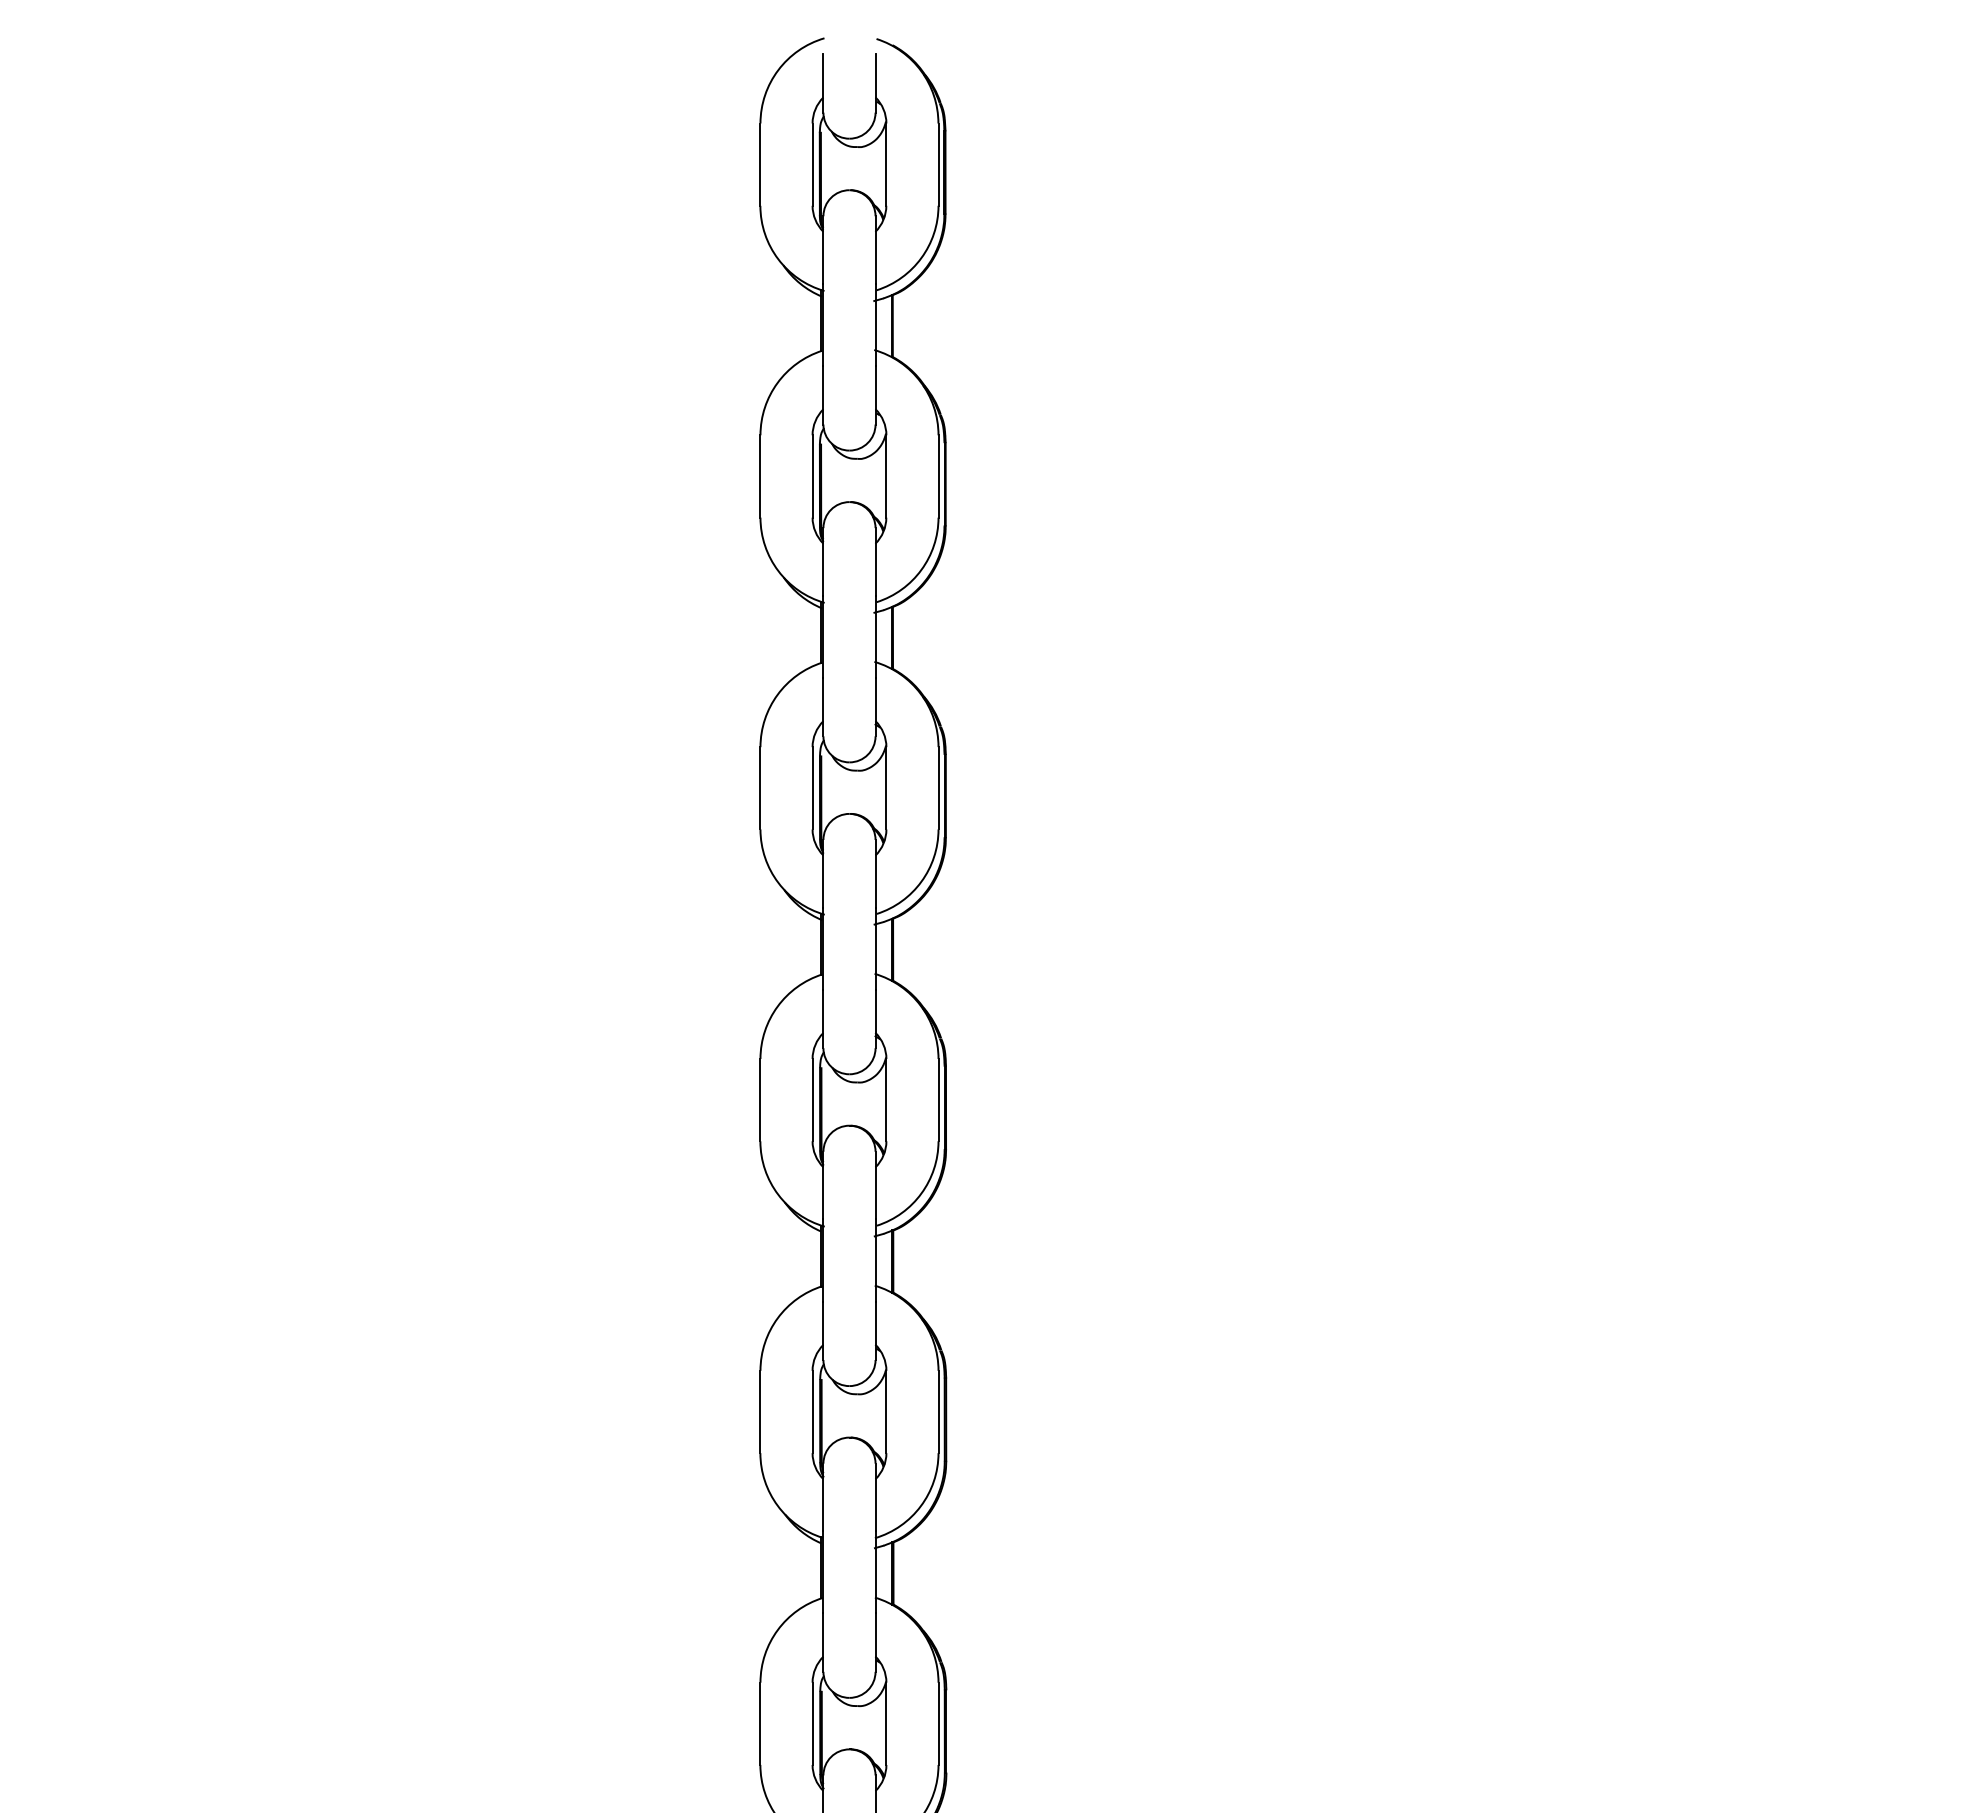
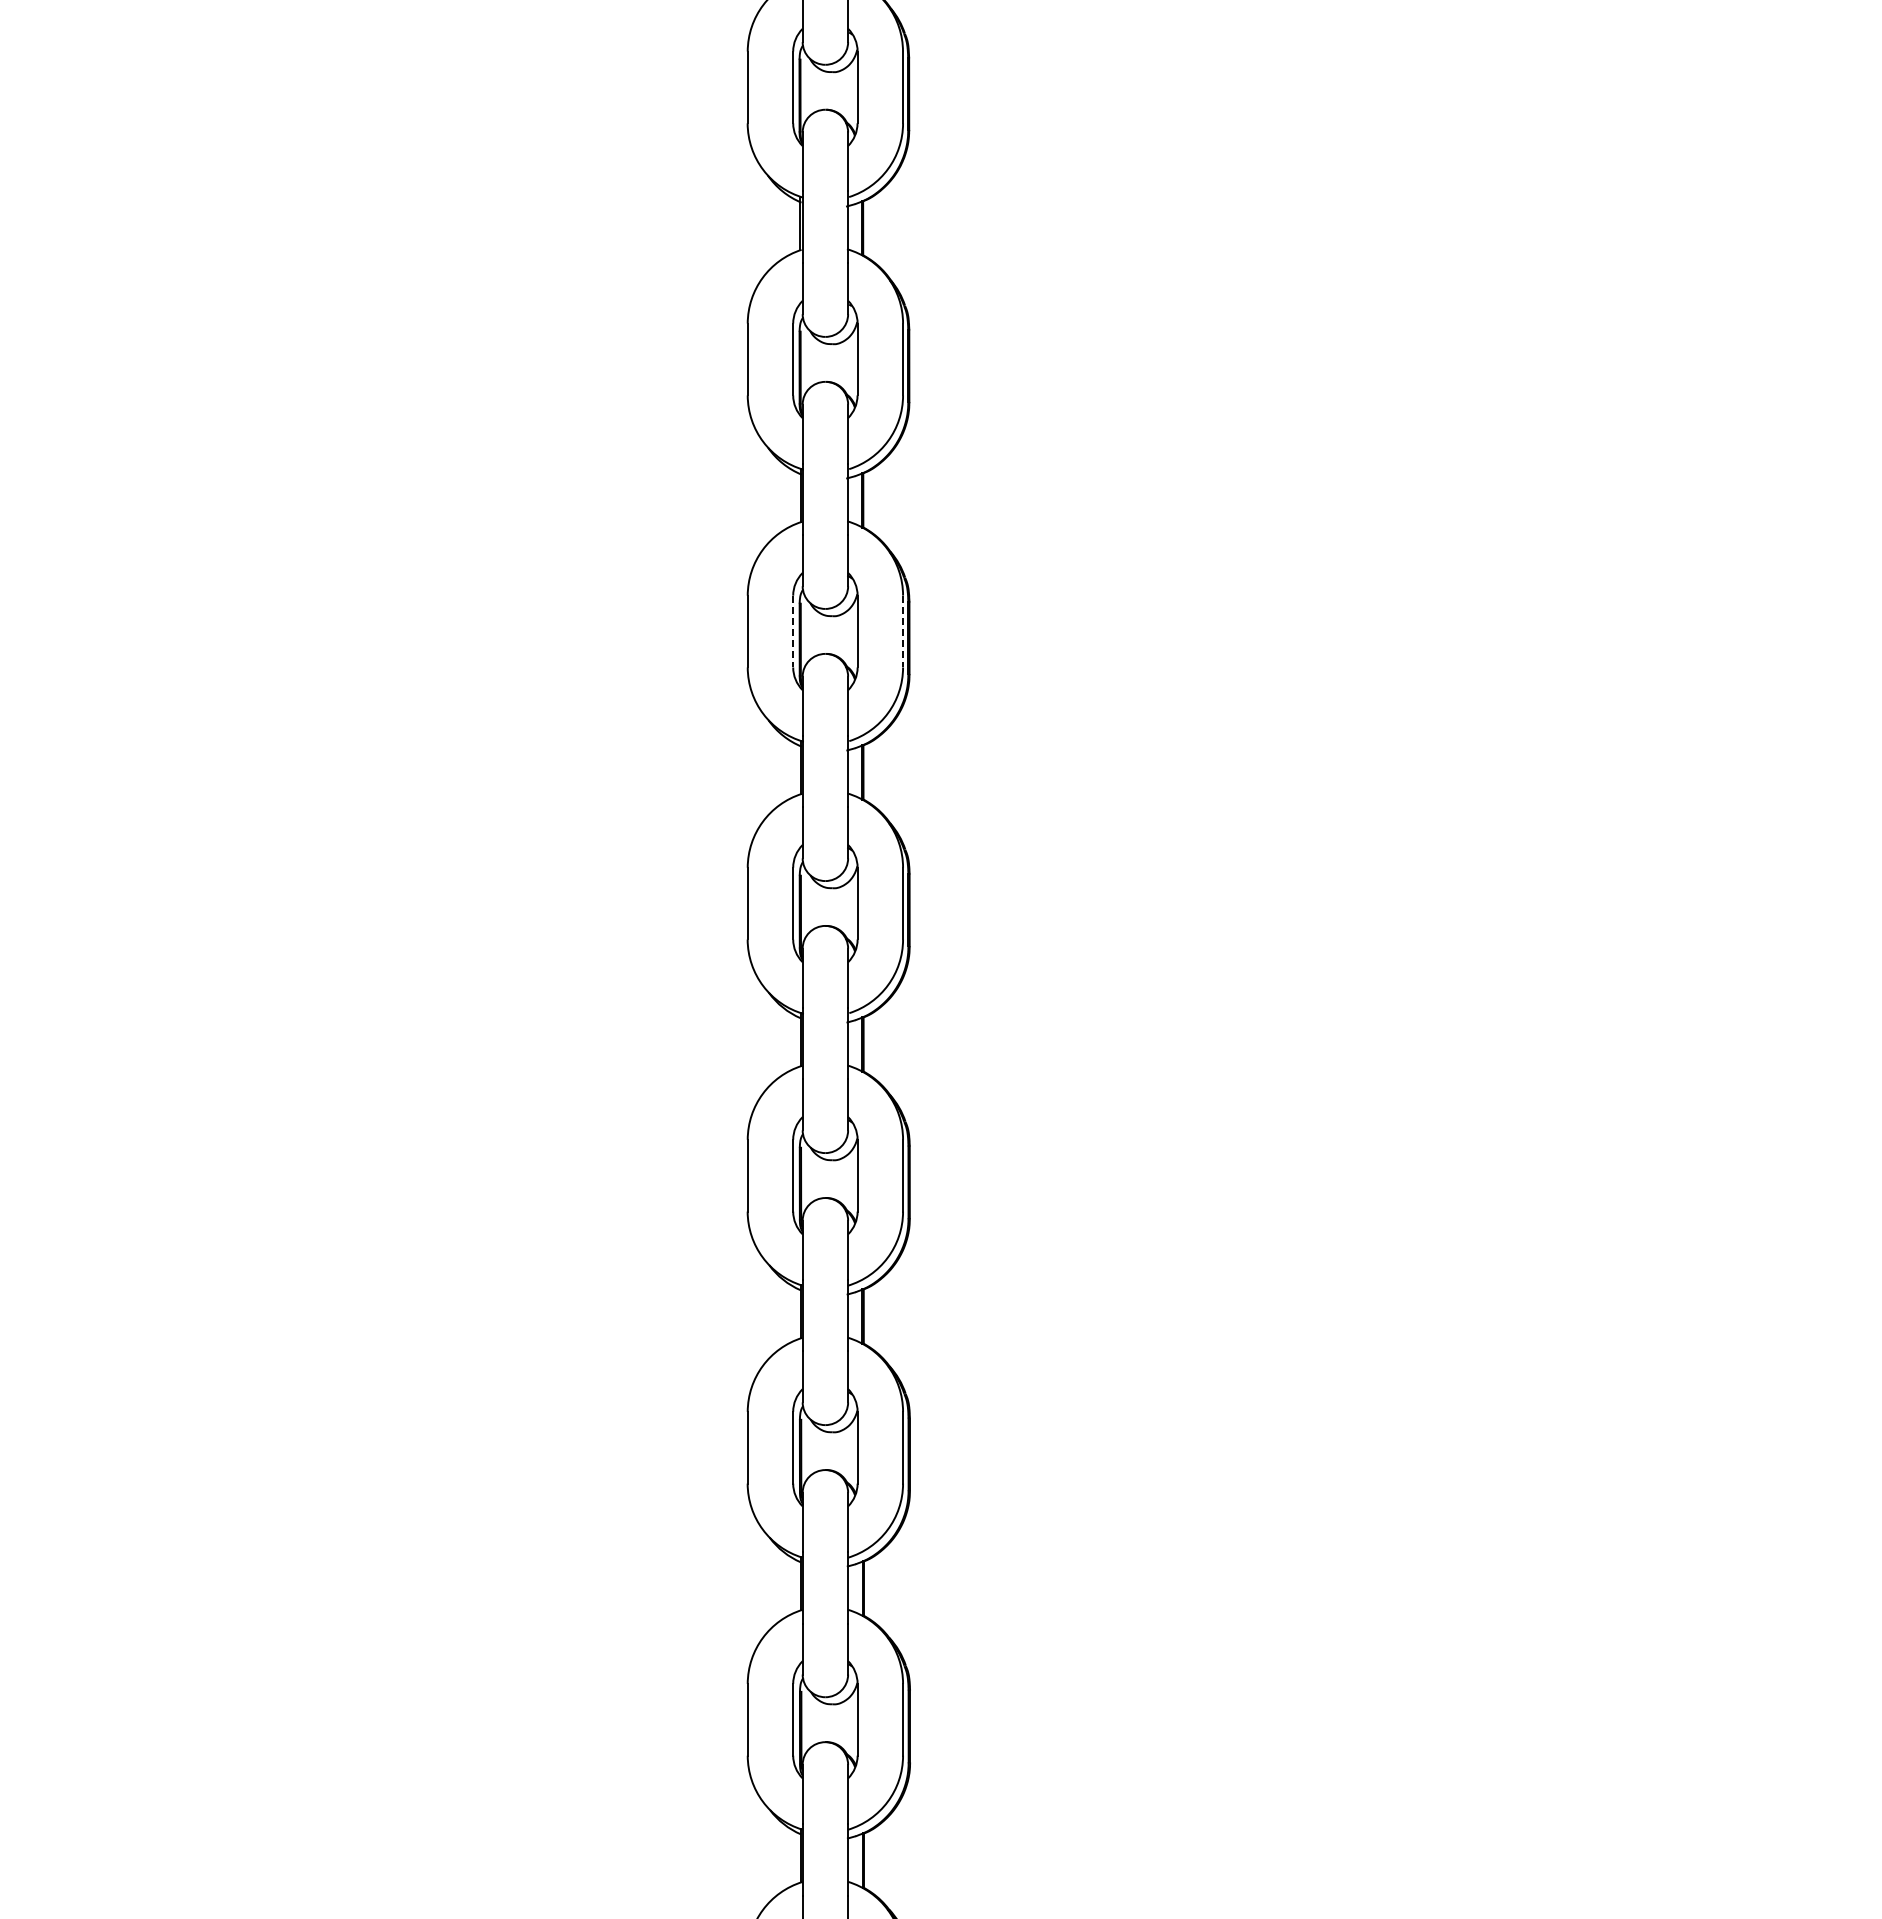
line: (812, 788) -> (793, 631), solid -> dashed
line: (939, 788) -> (903, 631), solid -> dashed

